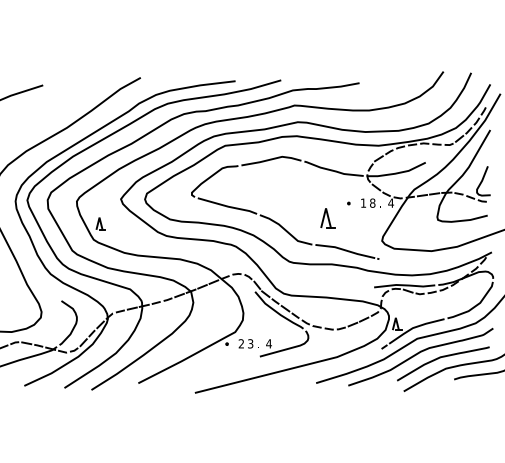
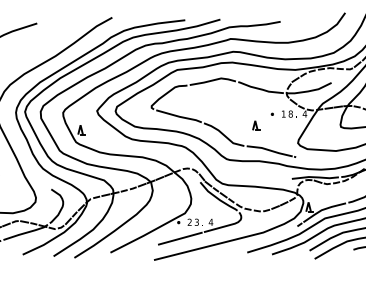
part: (327, 217) -> (256, 125), size x0.62
line: (228, 364) -> (179, 238), added

